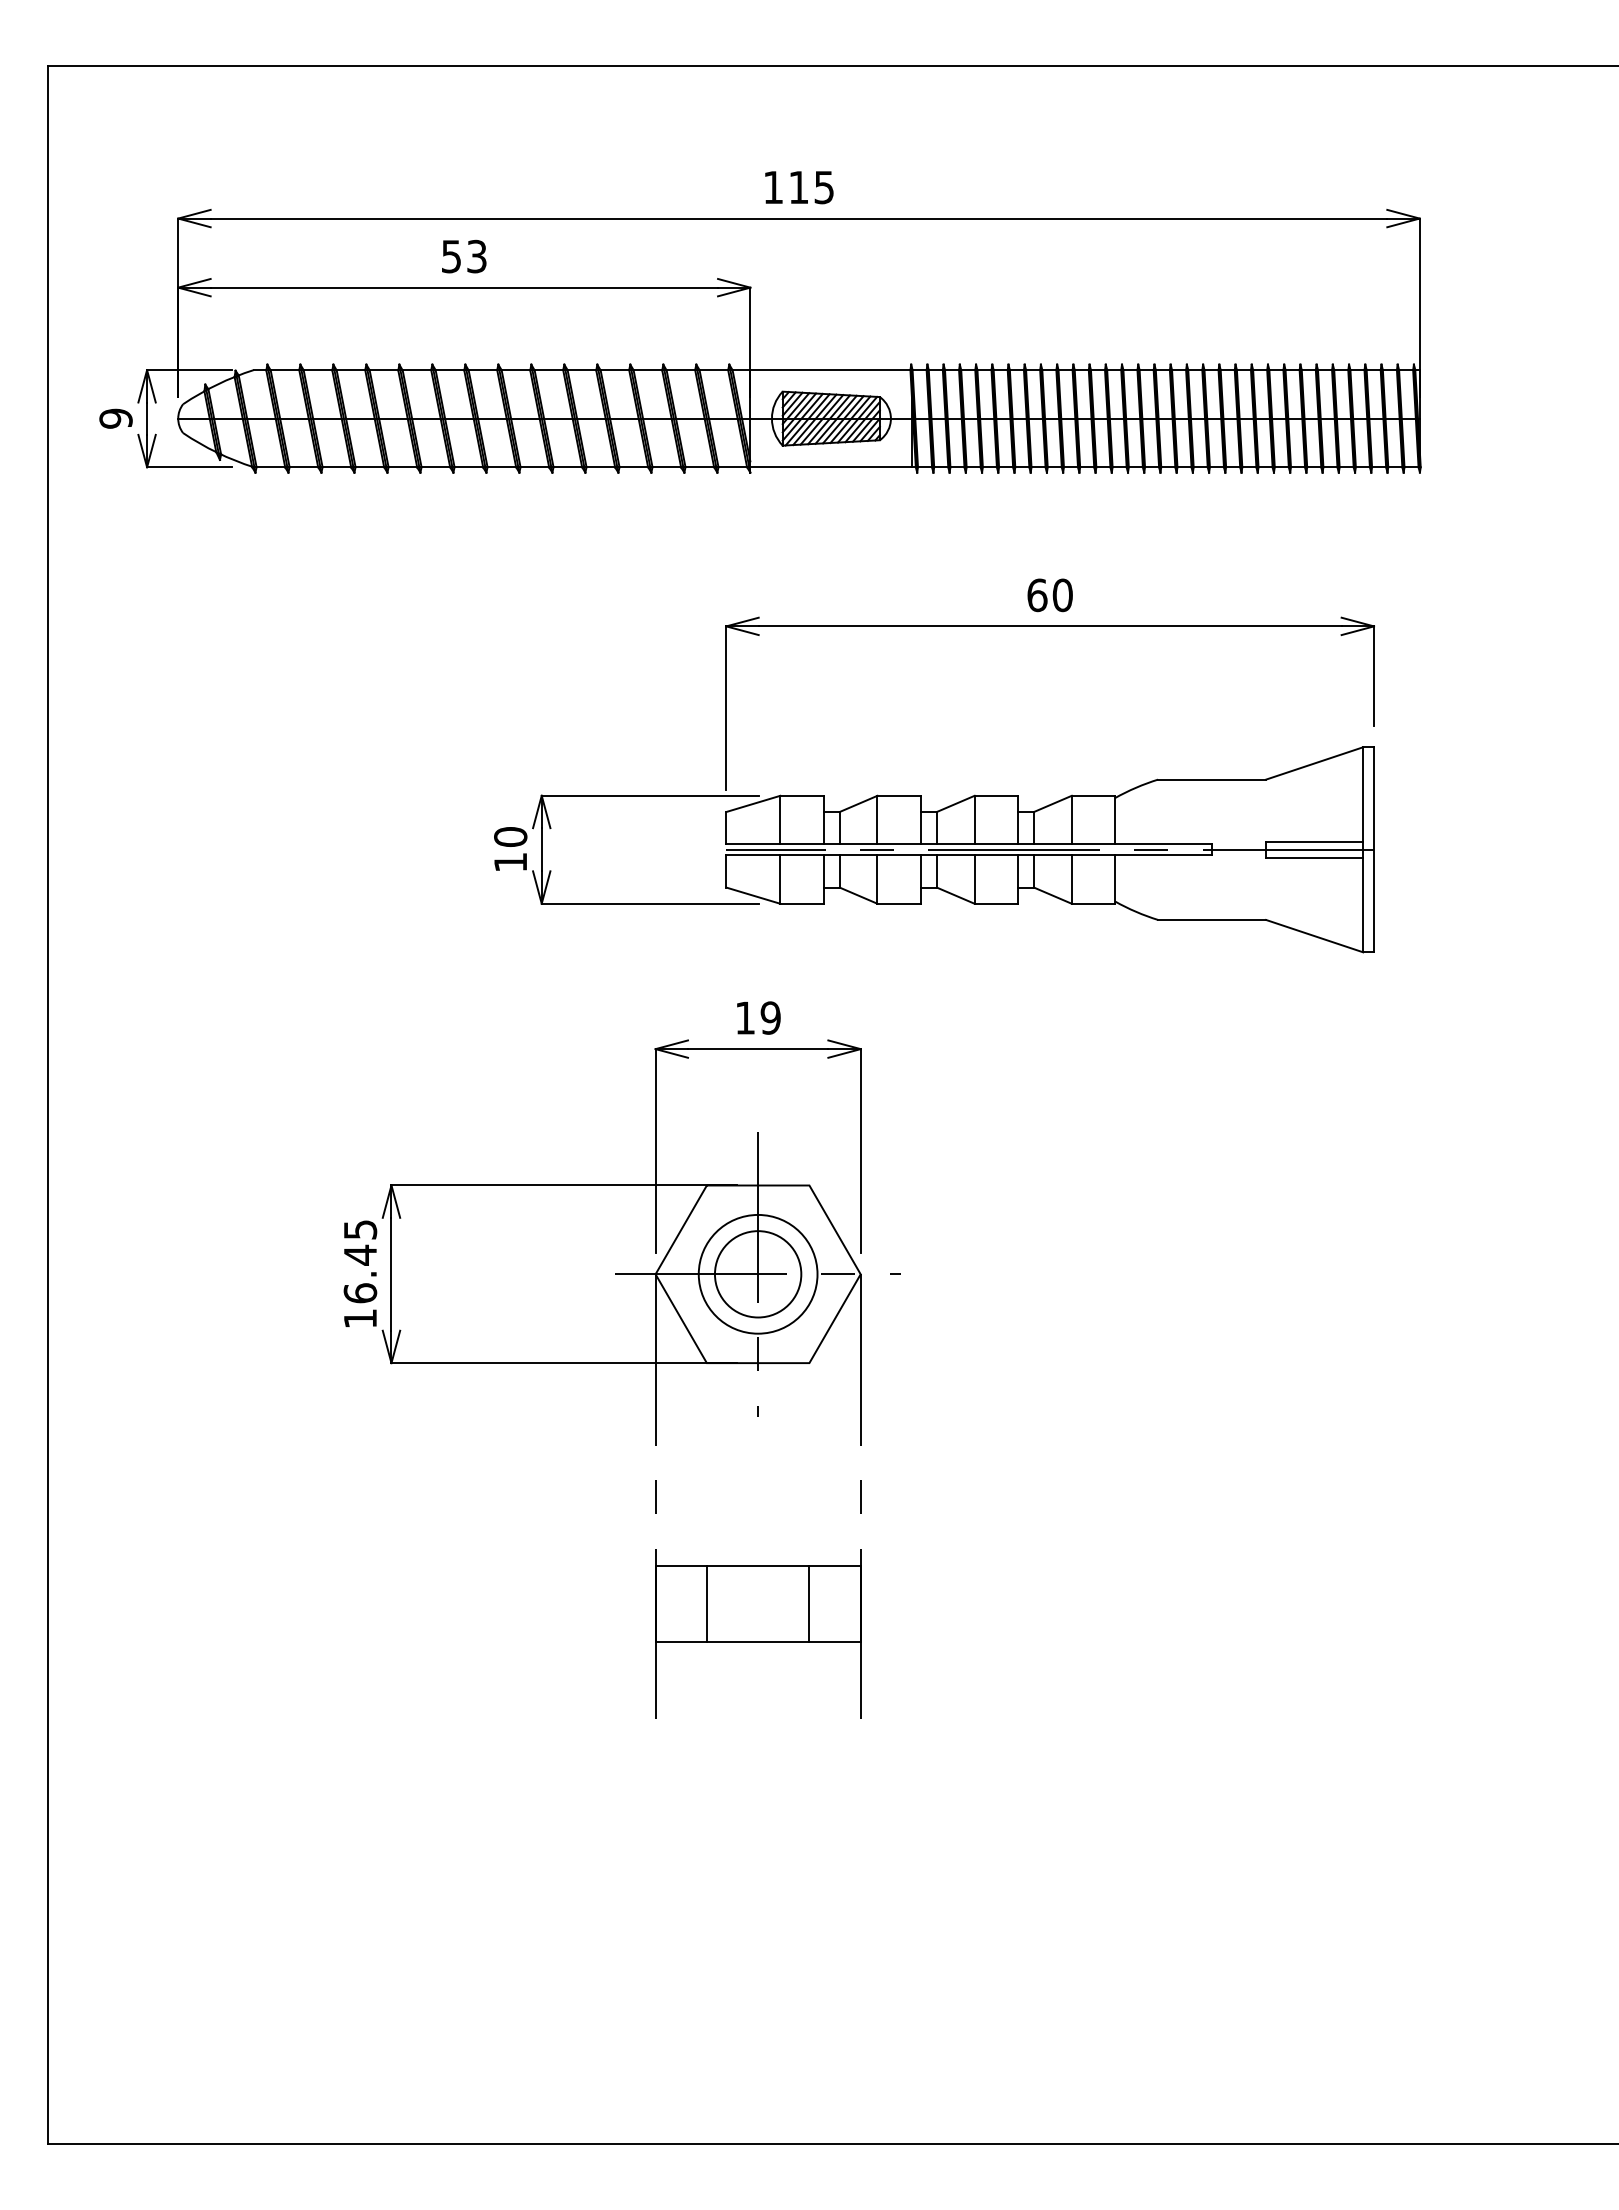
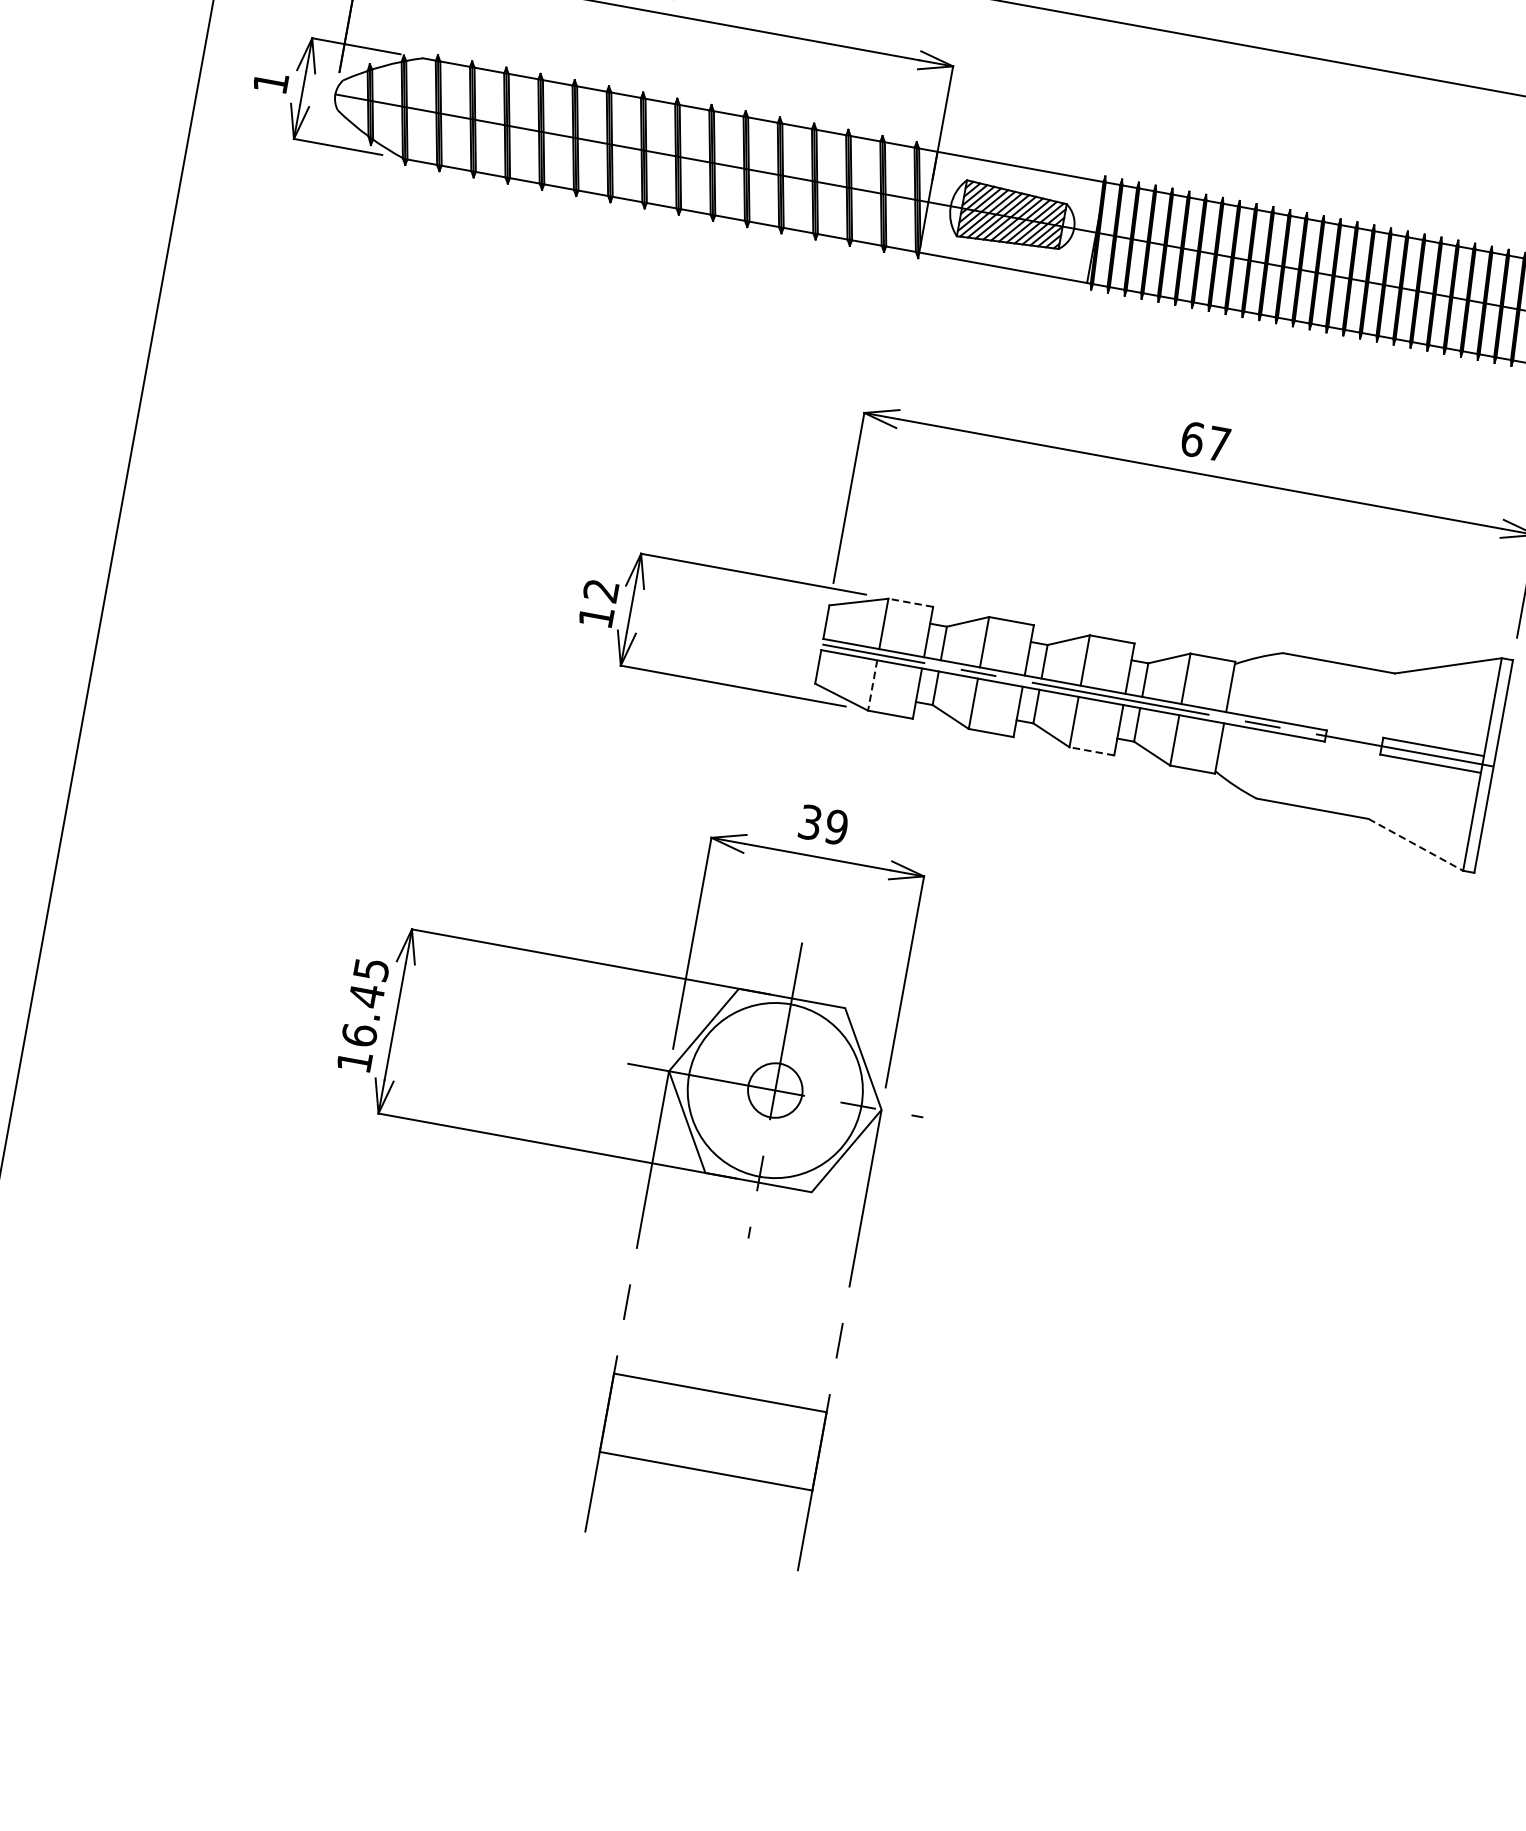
text: (115, 418) -> (270, 82), 9 -> 1
text: (1062, 595) -> (1218, 444), 60 -> 67
line: (801, 795) -> (910, 602), solid -> dashed
text: (510, 836) -> (601, 590), 10 -> 12
line: (780, 879) -> (872, 685), solid -> dashed
line: (996, 903) -> (1092, 751), solid -> dashed
line: (1315, 936) -> (1416, 845), solid -> dashed
text: (744, 1017) -> (809, 821), 19 -> 39
circle: (757, 1273) -> (774, 1089), size x1.4
circle: (757, 1274) -> (774, 1090), size x0.6
line: (706, 1603) -> (659, 1422), removed
line: (809, 1603) -> (766, 1441), removed

